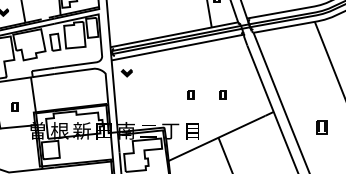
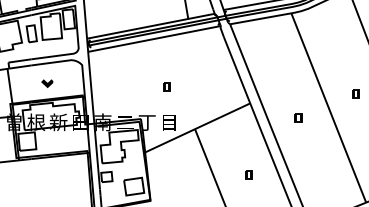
part: (126, 73) -> (47, 83), moved
part: (221, 95) -> (198, 86), removed
part: (321, 126) -> (298, 117), size x0.62

